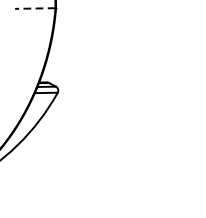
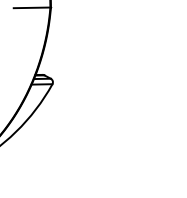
line: (34, 8) -> (31, 7), dashed -> solid

